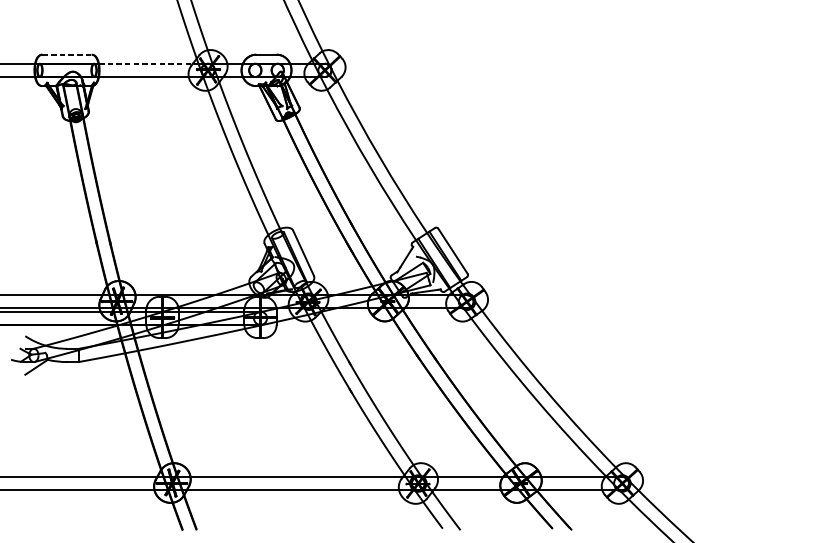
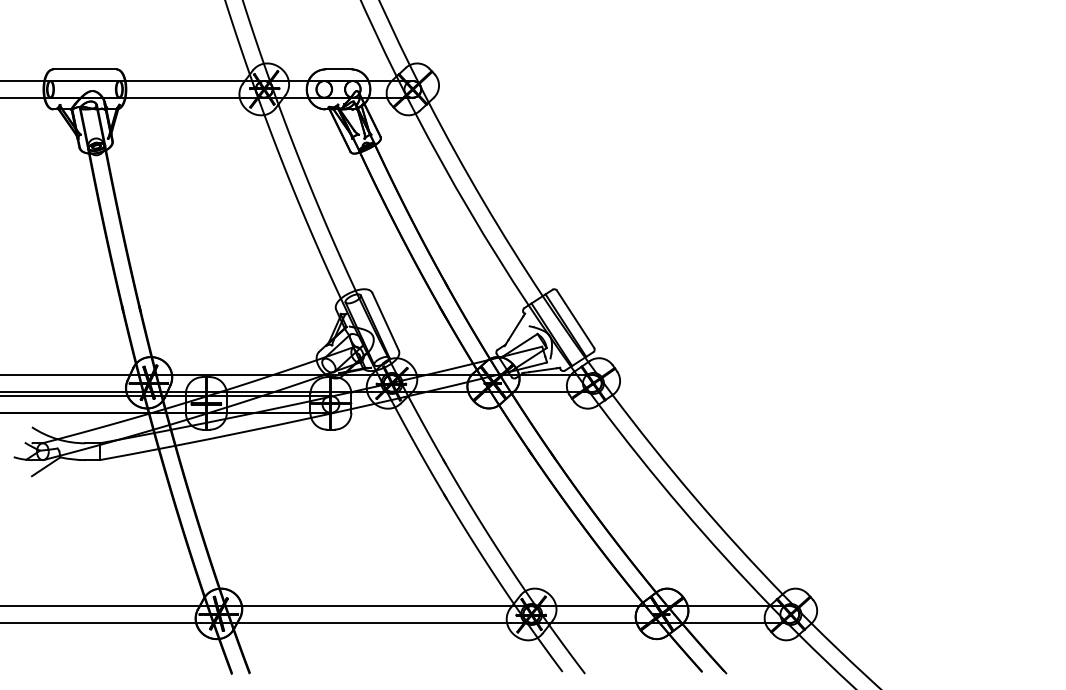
line: (67, 54) -> (85, 69), dashed -> solid
line: (146, 64) -> (186, 81), dashed -> solid

